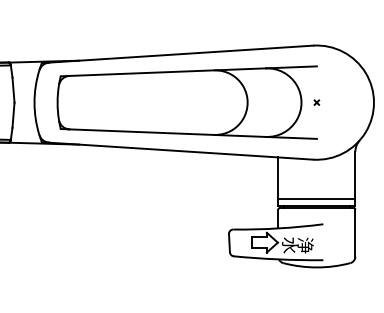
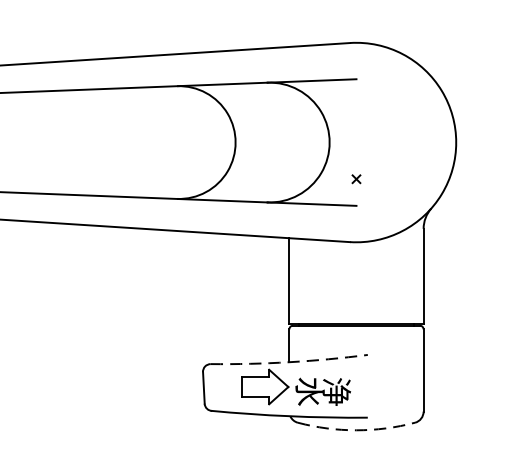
part: (316, 102) -> (355, 178), moved
line: (316, 198) -> (355, 309), removed
arc: (278, 228) -> (289, 362), solid -> dashed
arc: (316, 267) -> (355, 430), solid -> dashed

